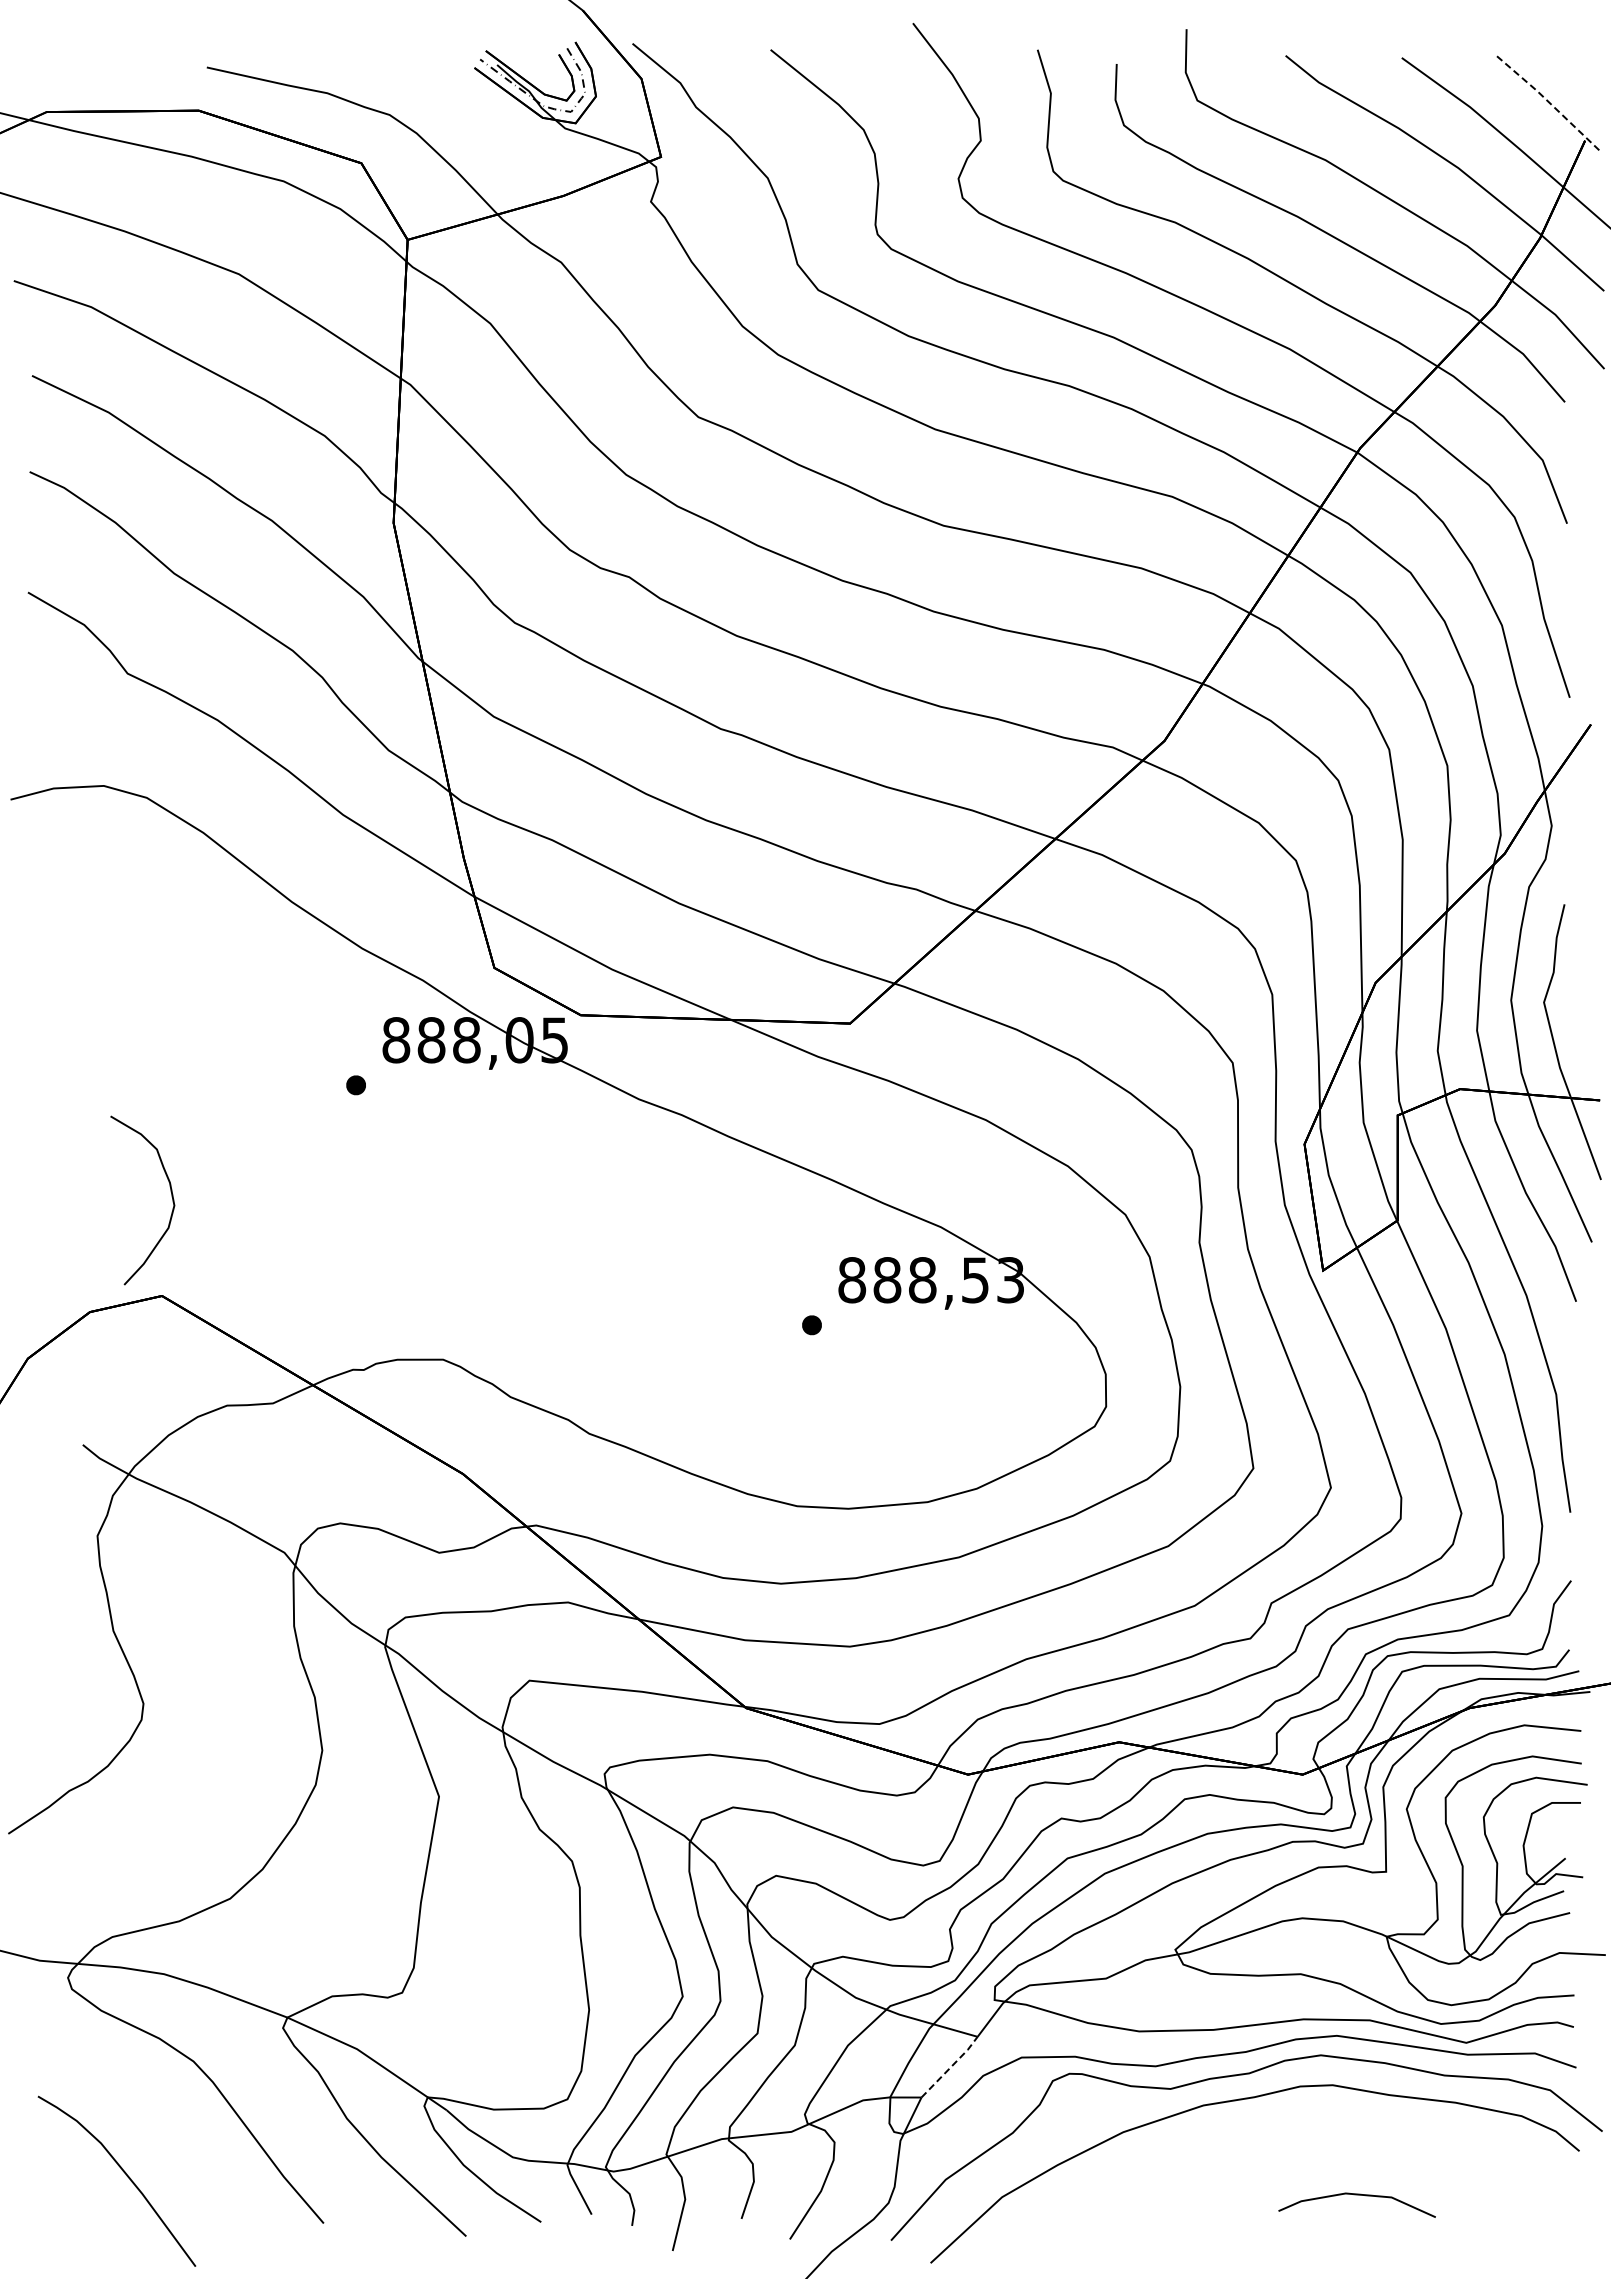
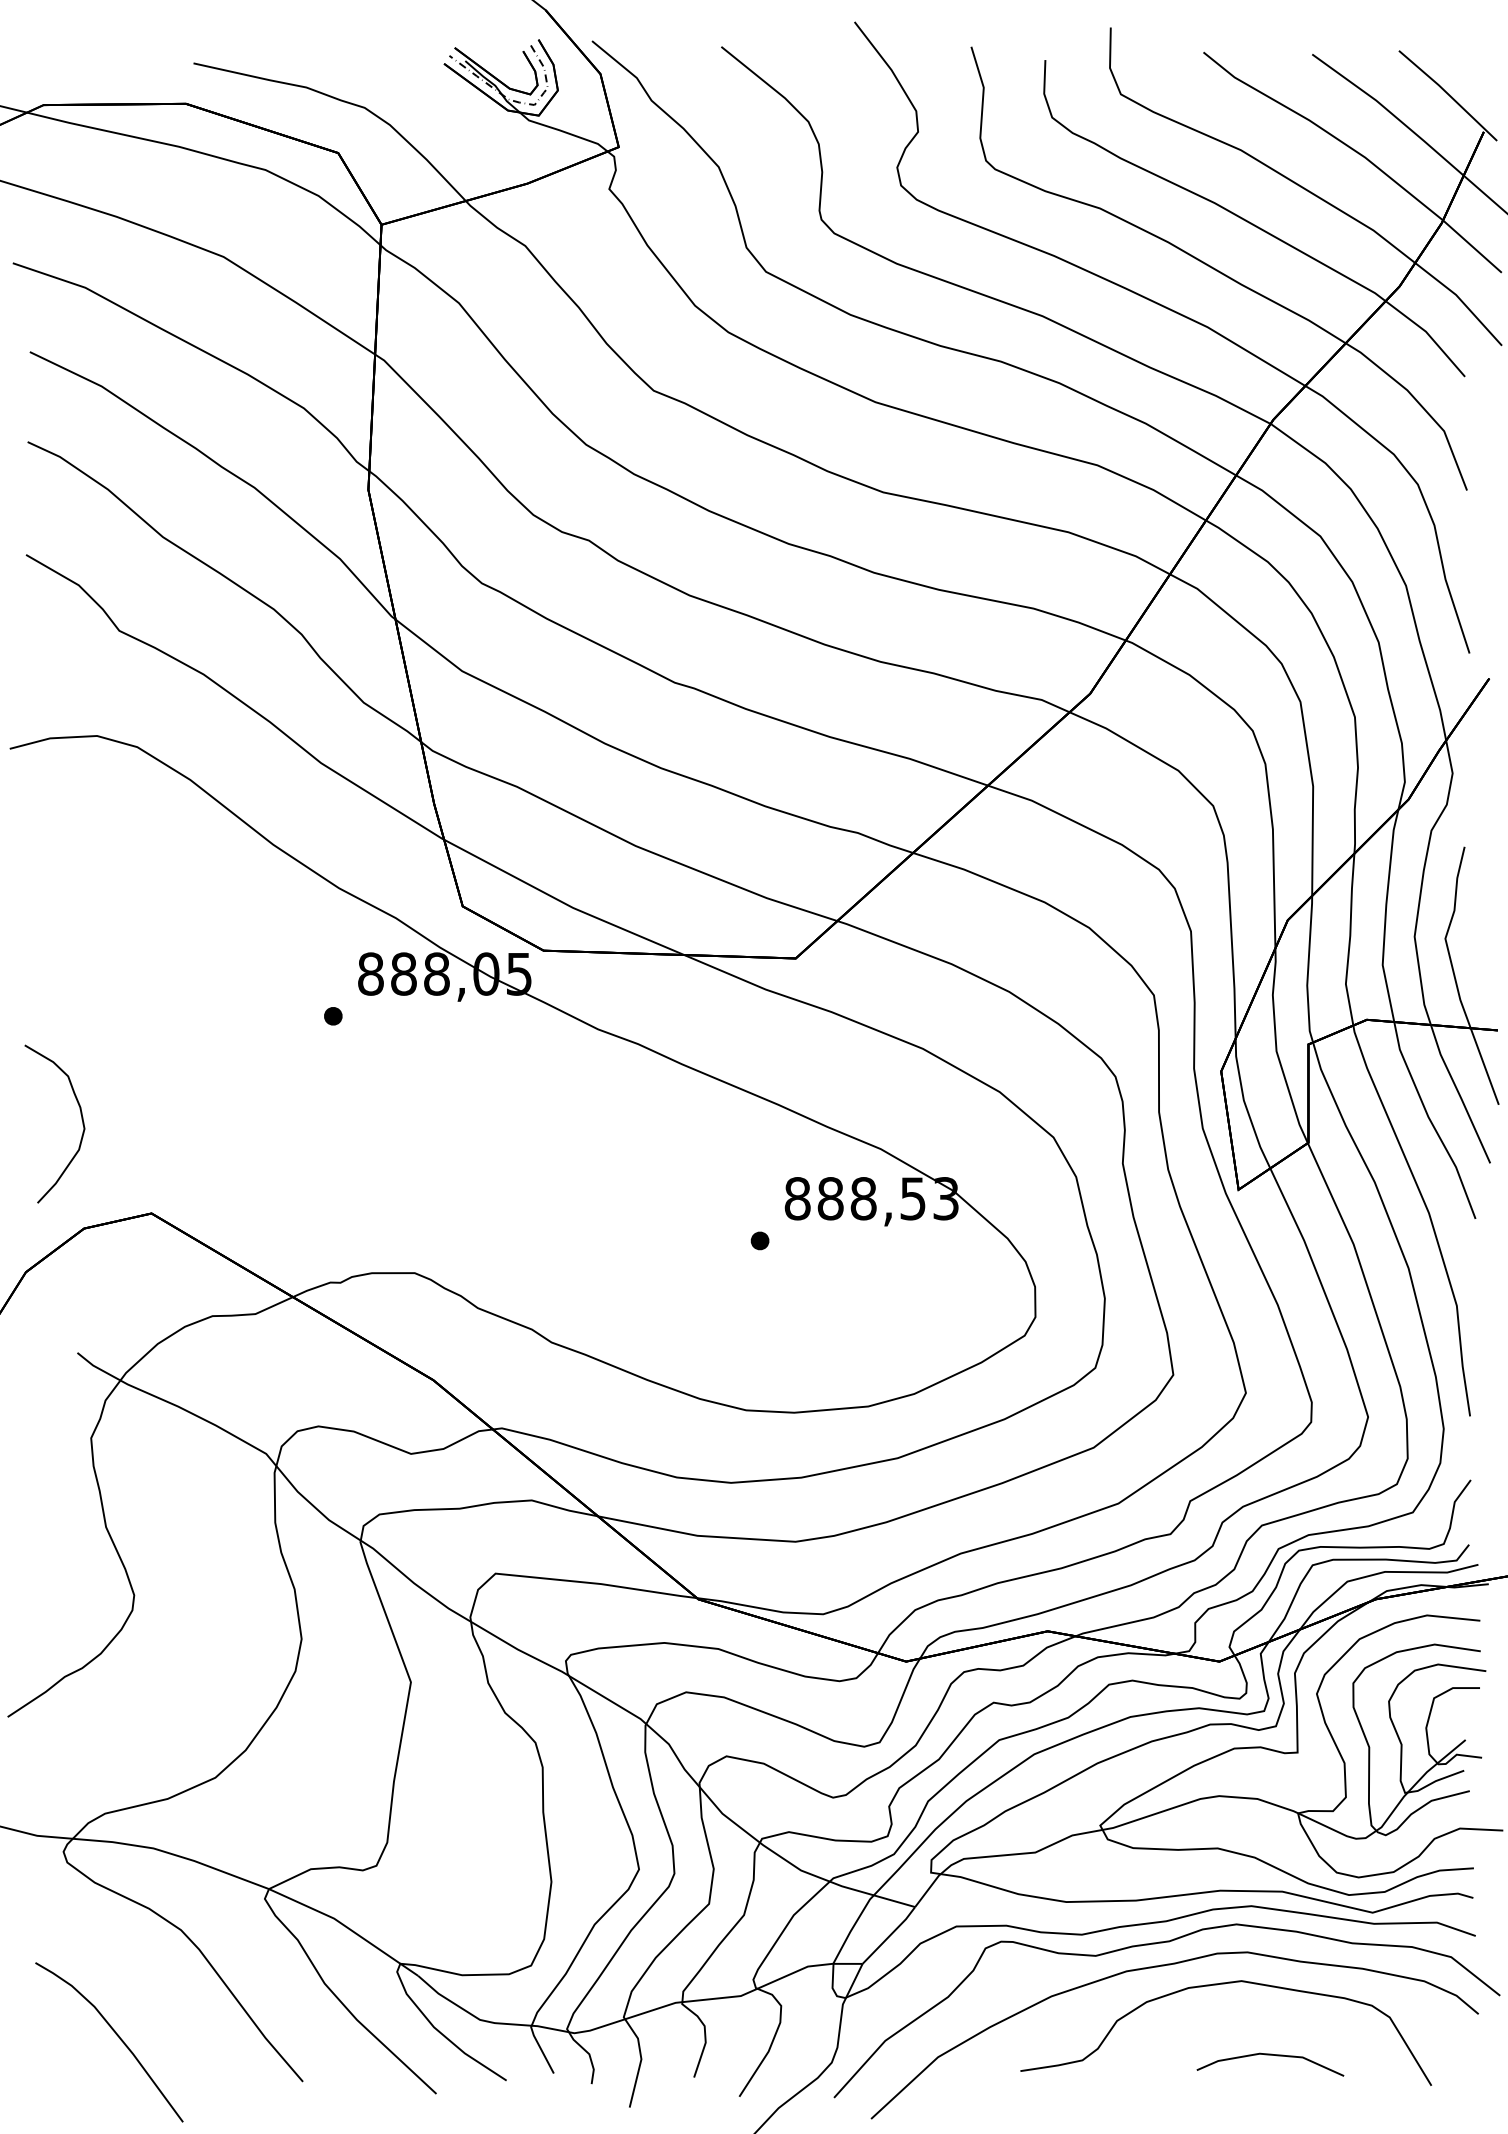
line: (1546, 100) -> (1447, 94), dashed -> solid
curve: (171, 1197) -> (81, 1121), moved
line: (951, 2066) -> (890, 1934), dashed -> solid
curve: (1300, 2120) -> (1217, 1985), added

